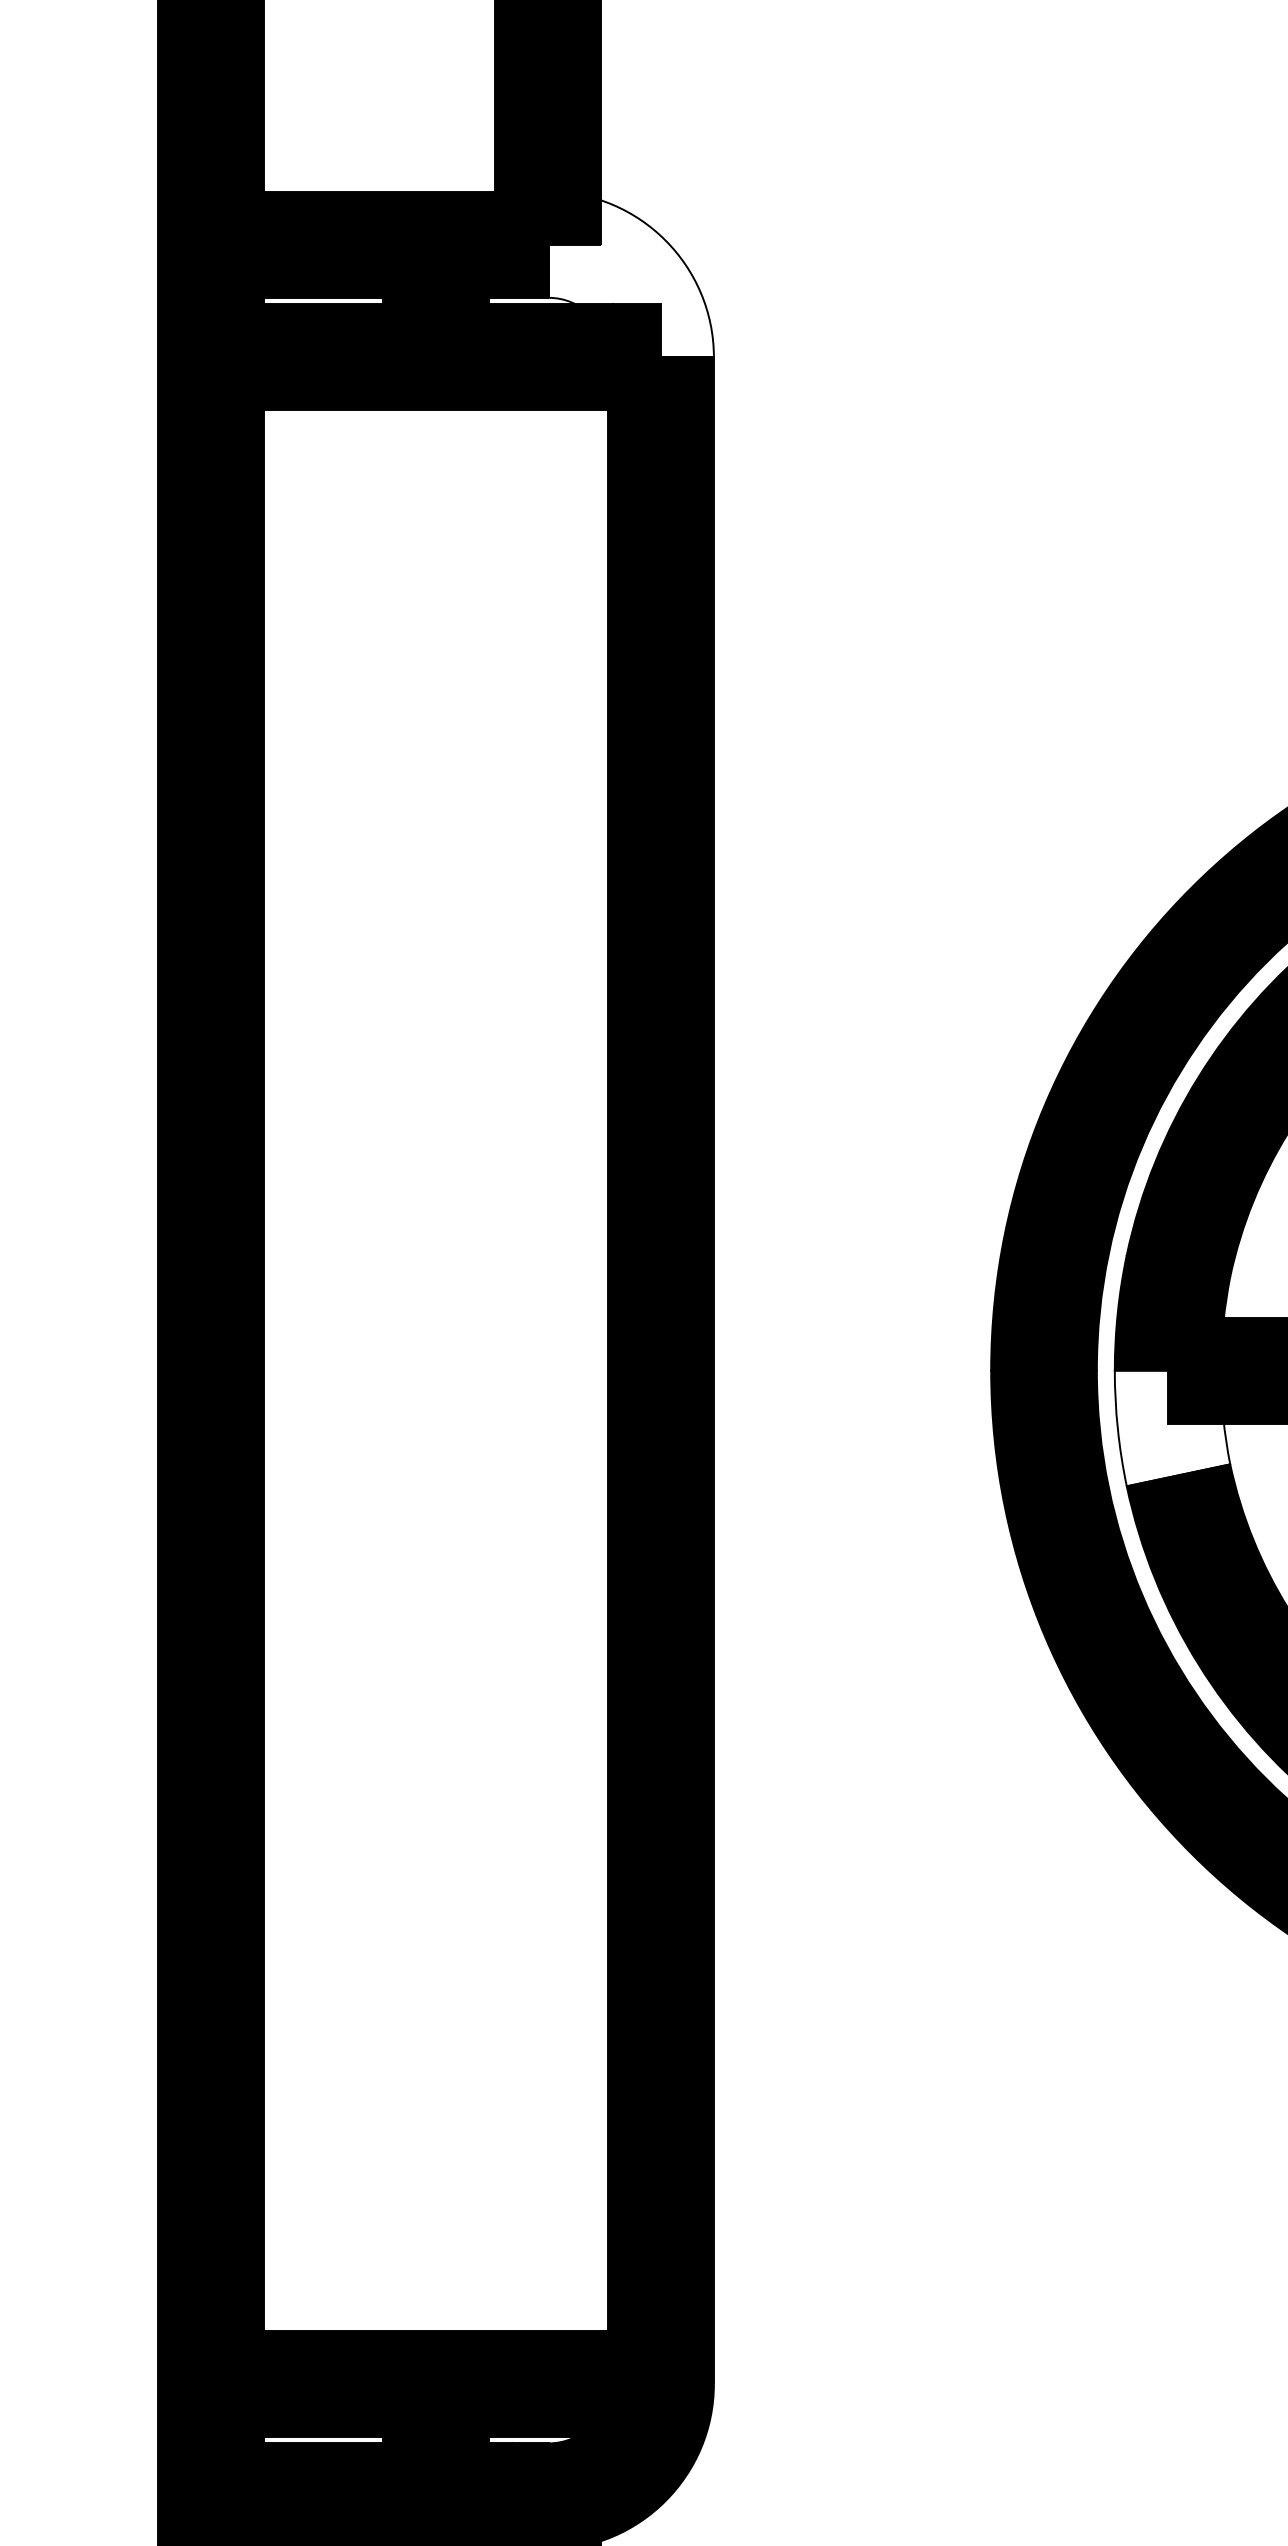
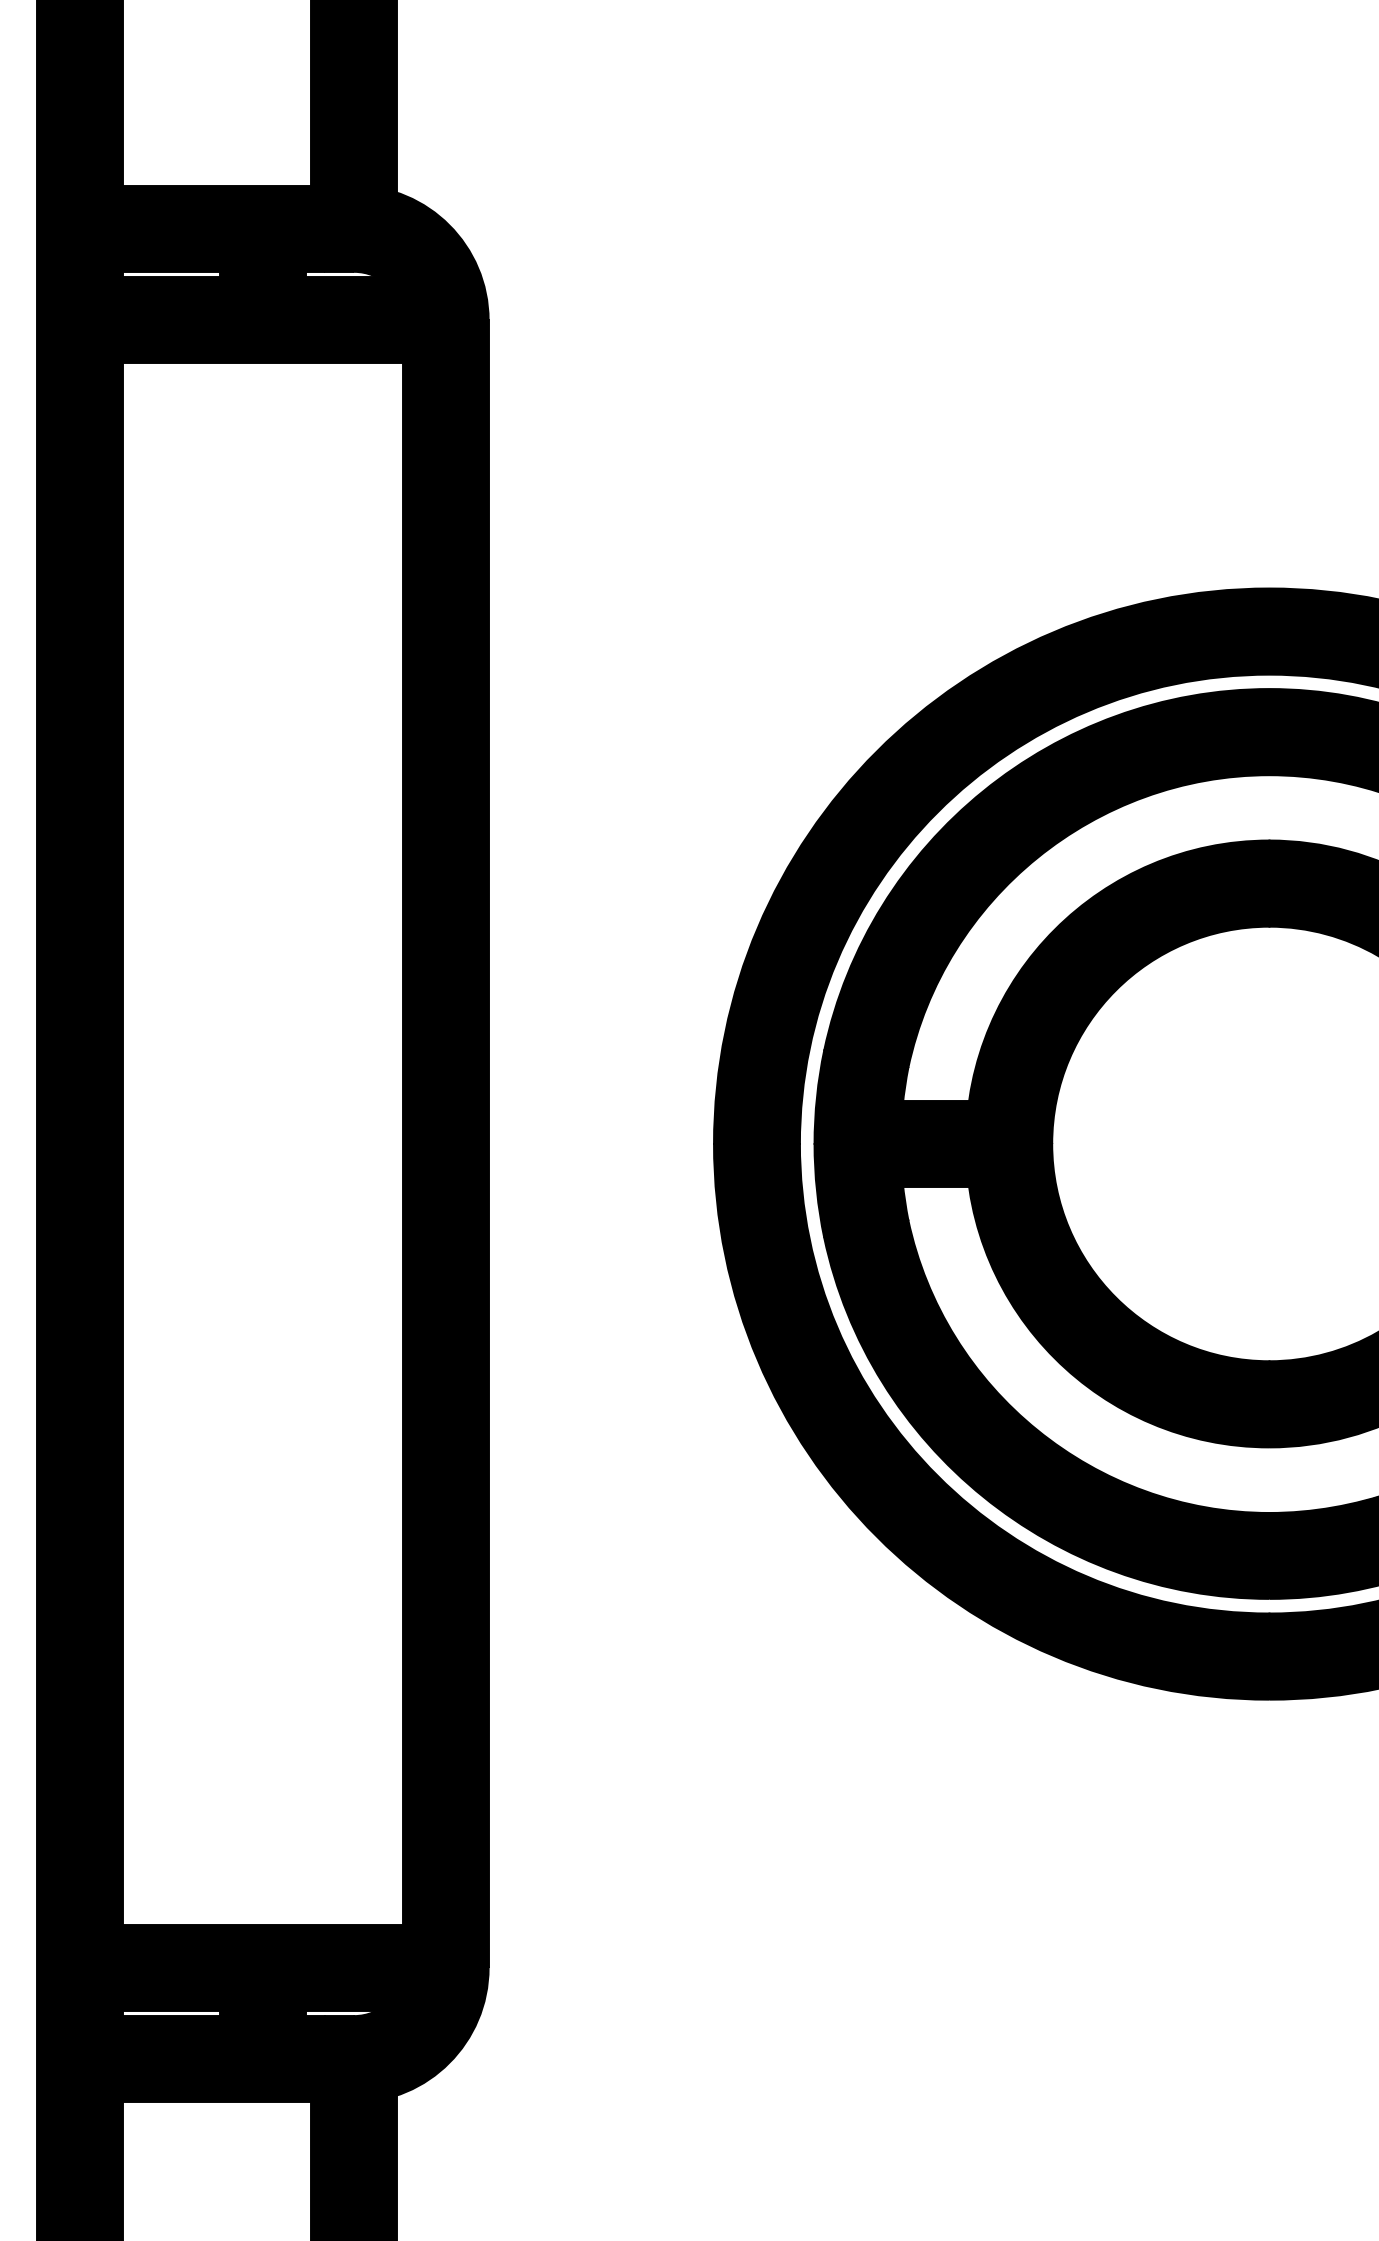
fill: (631, 274) -> (421, 252), added
fill: (1172, 1427) -> (861, 1190), added

